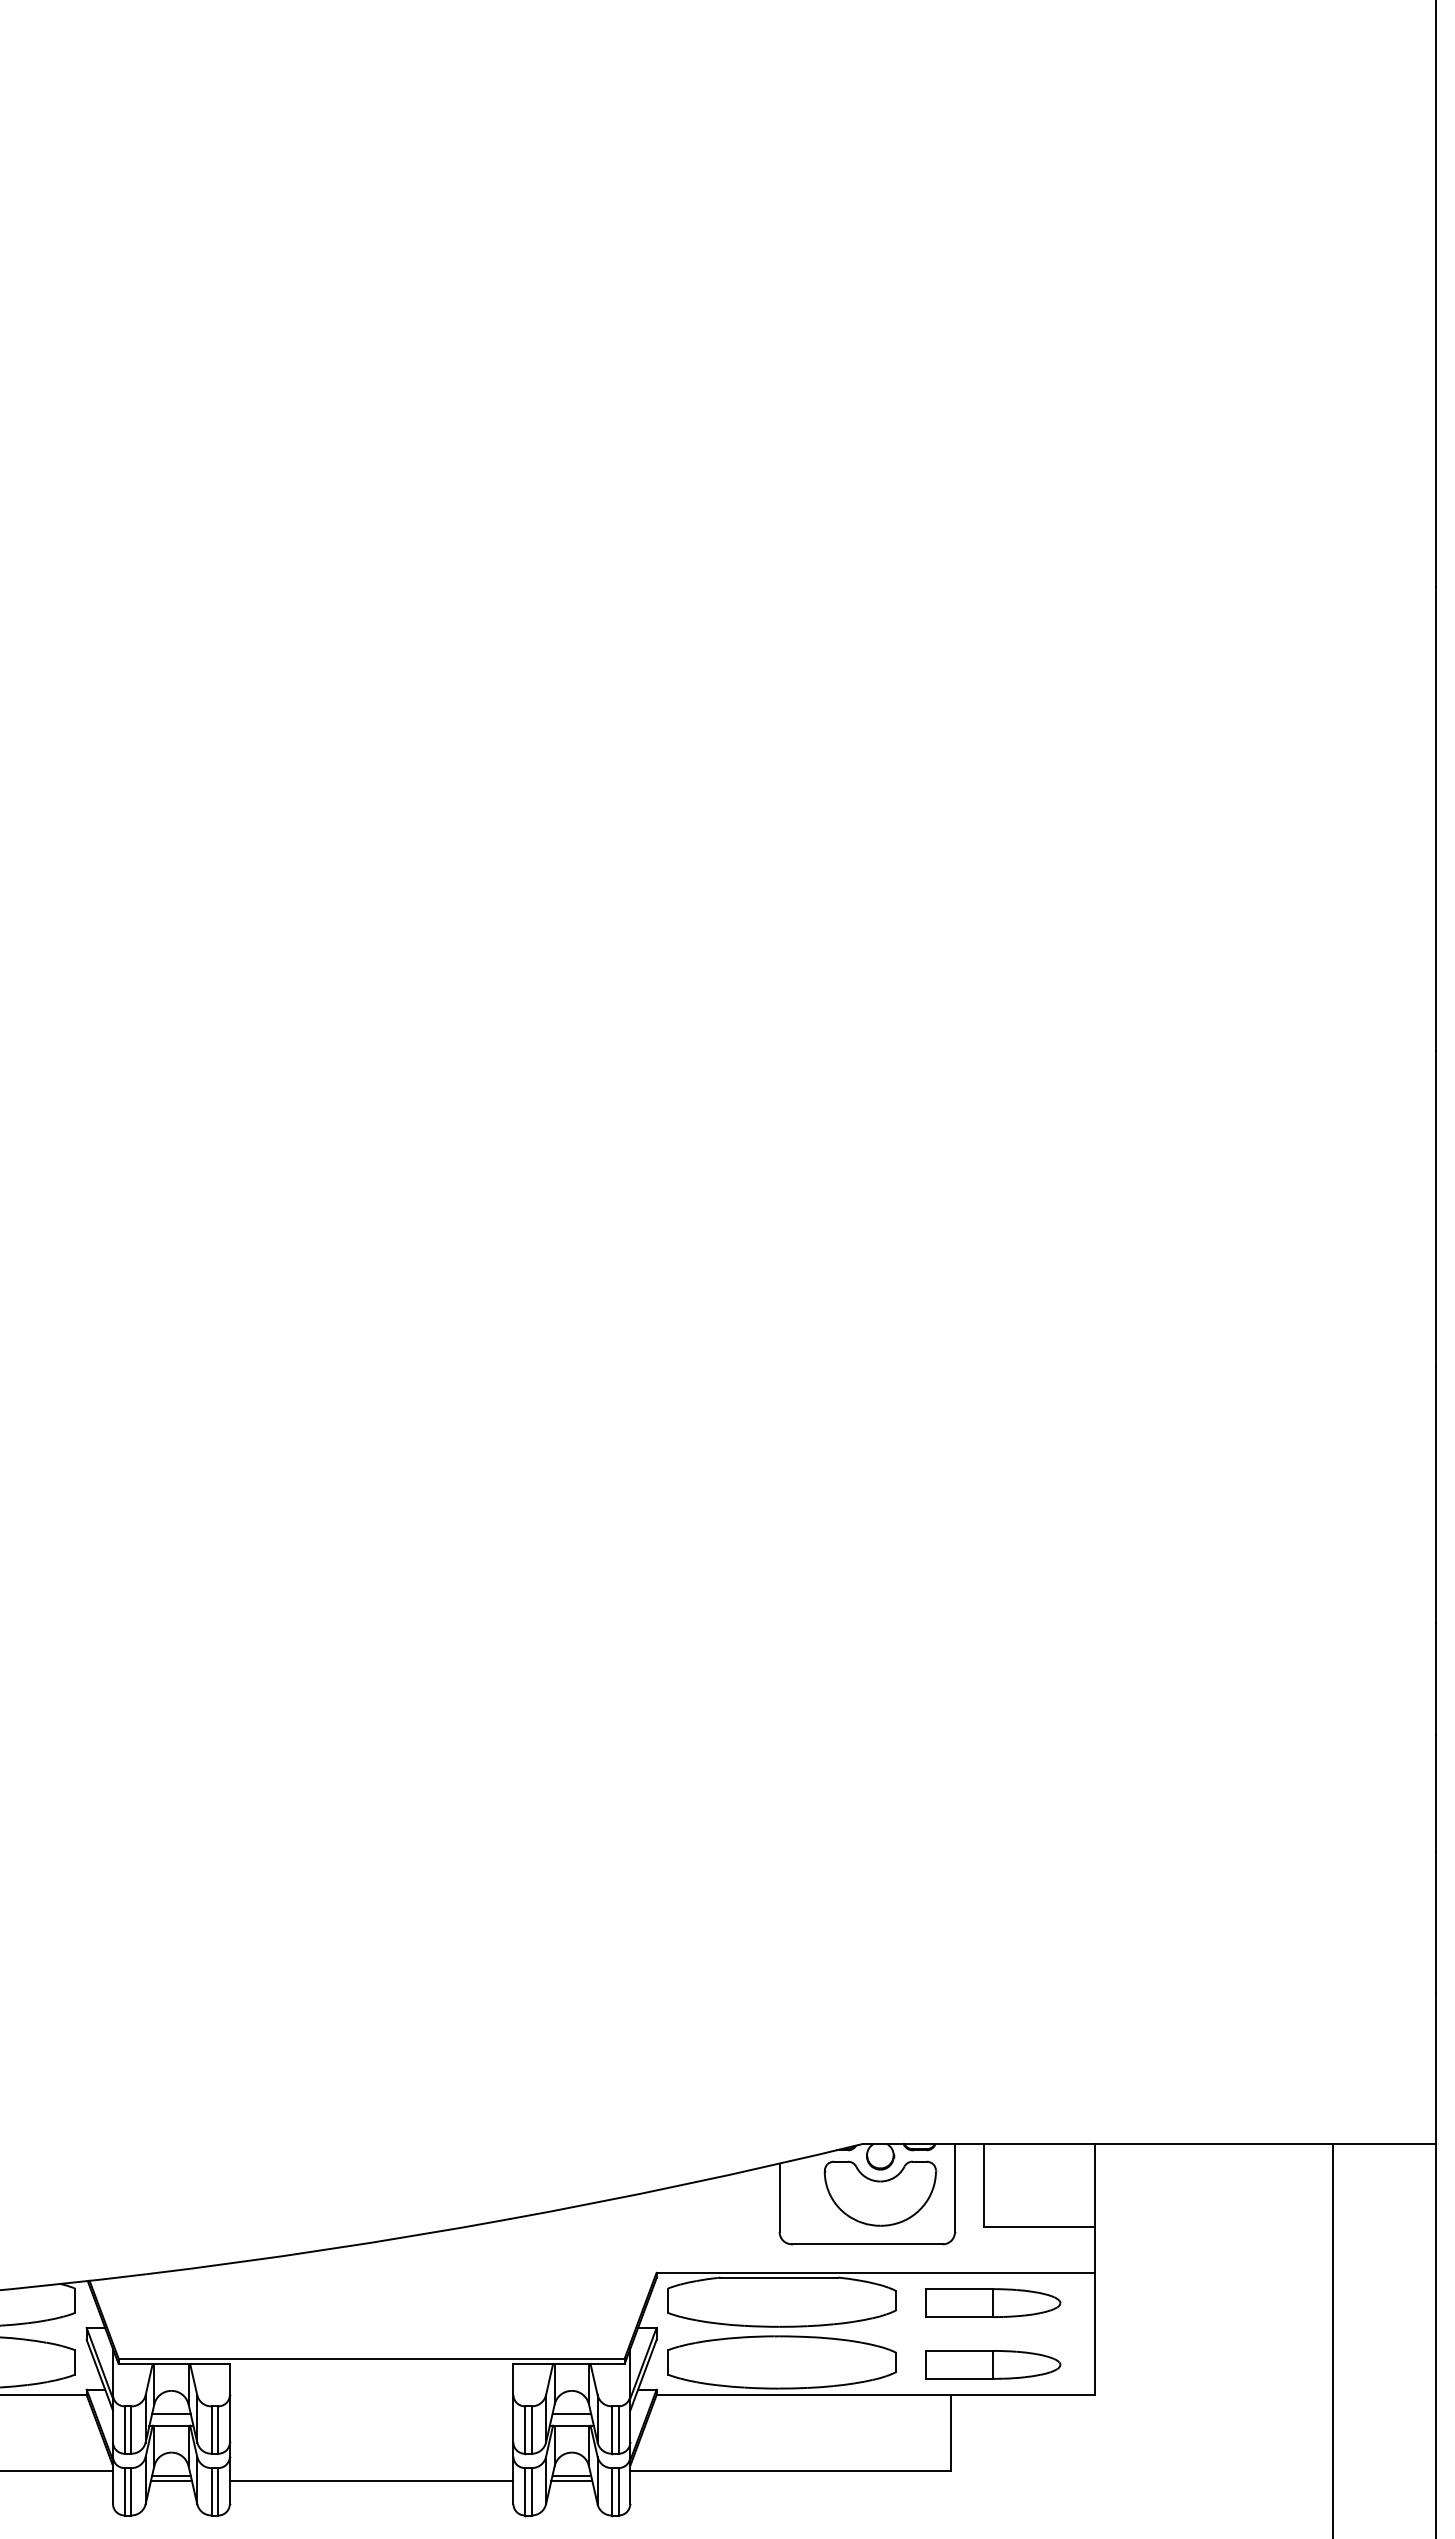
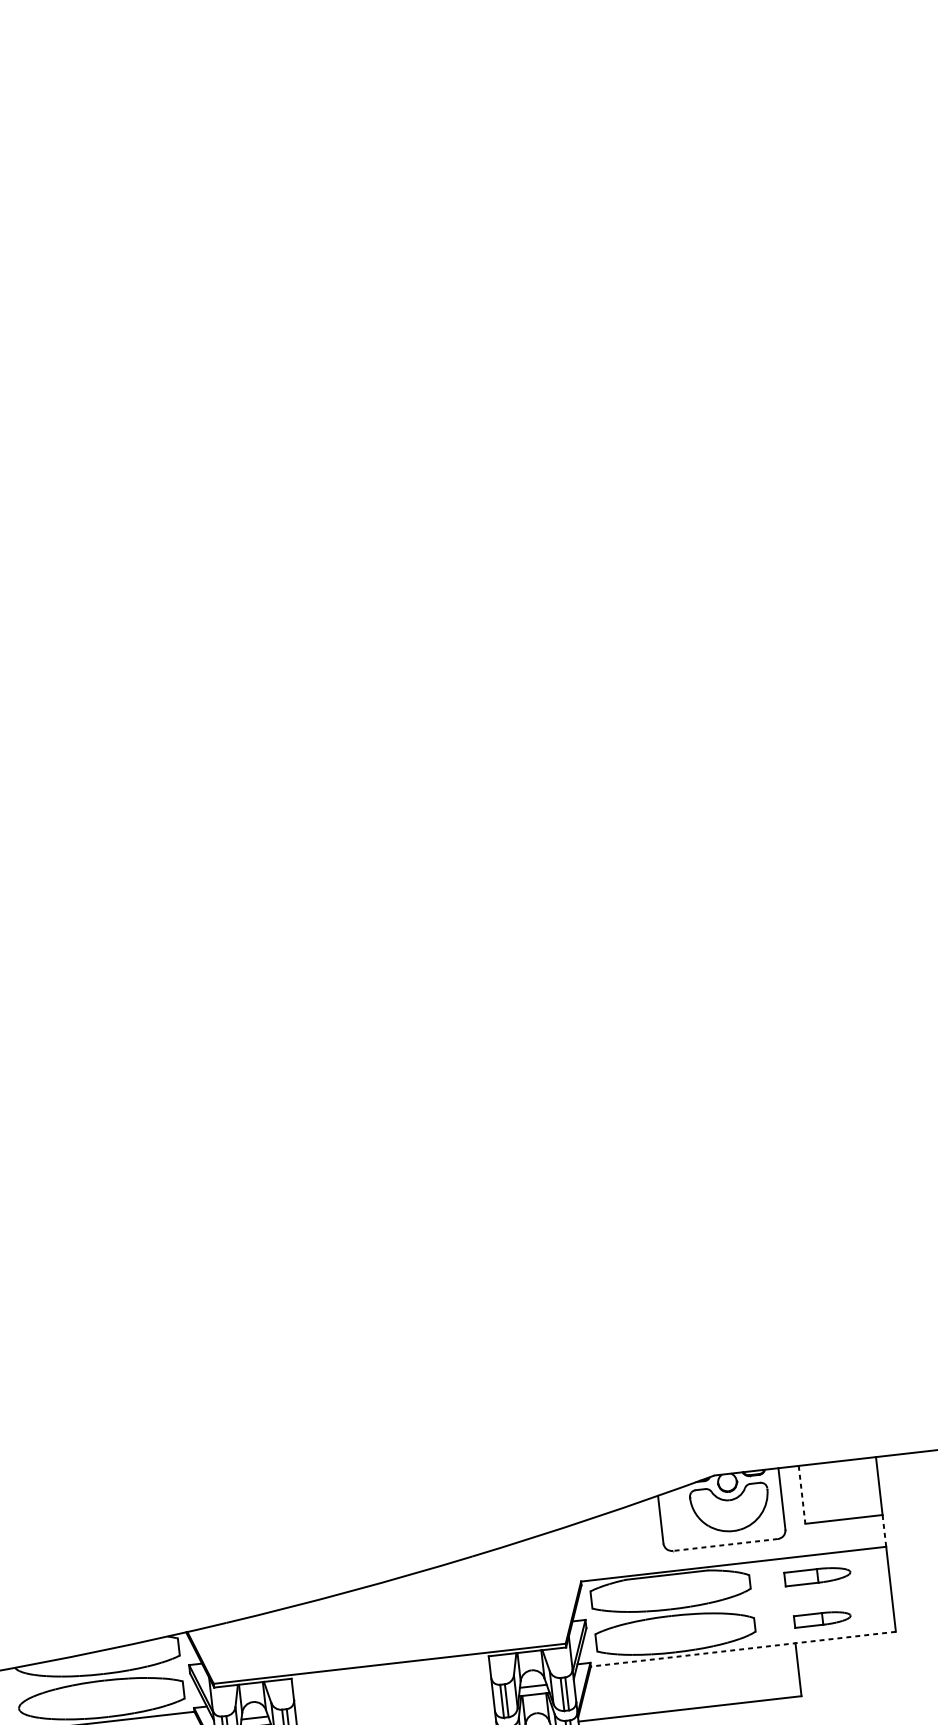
line: (984, 2185) -> (802, 1494), solid -> dashed
line: (866, 2244) -> (724, 1545), solid -> dashed
line: (1095, 2250) -> (884, 1531), solid -> dashed
part: (993, 2302) -> (817, 1575), size x0.7
part: (993, 2364) -> (822, 1618), size x0.6
line: (875, 2395) -> (743, 1649), solid -> dashed

